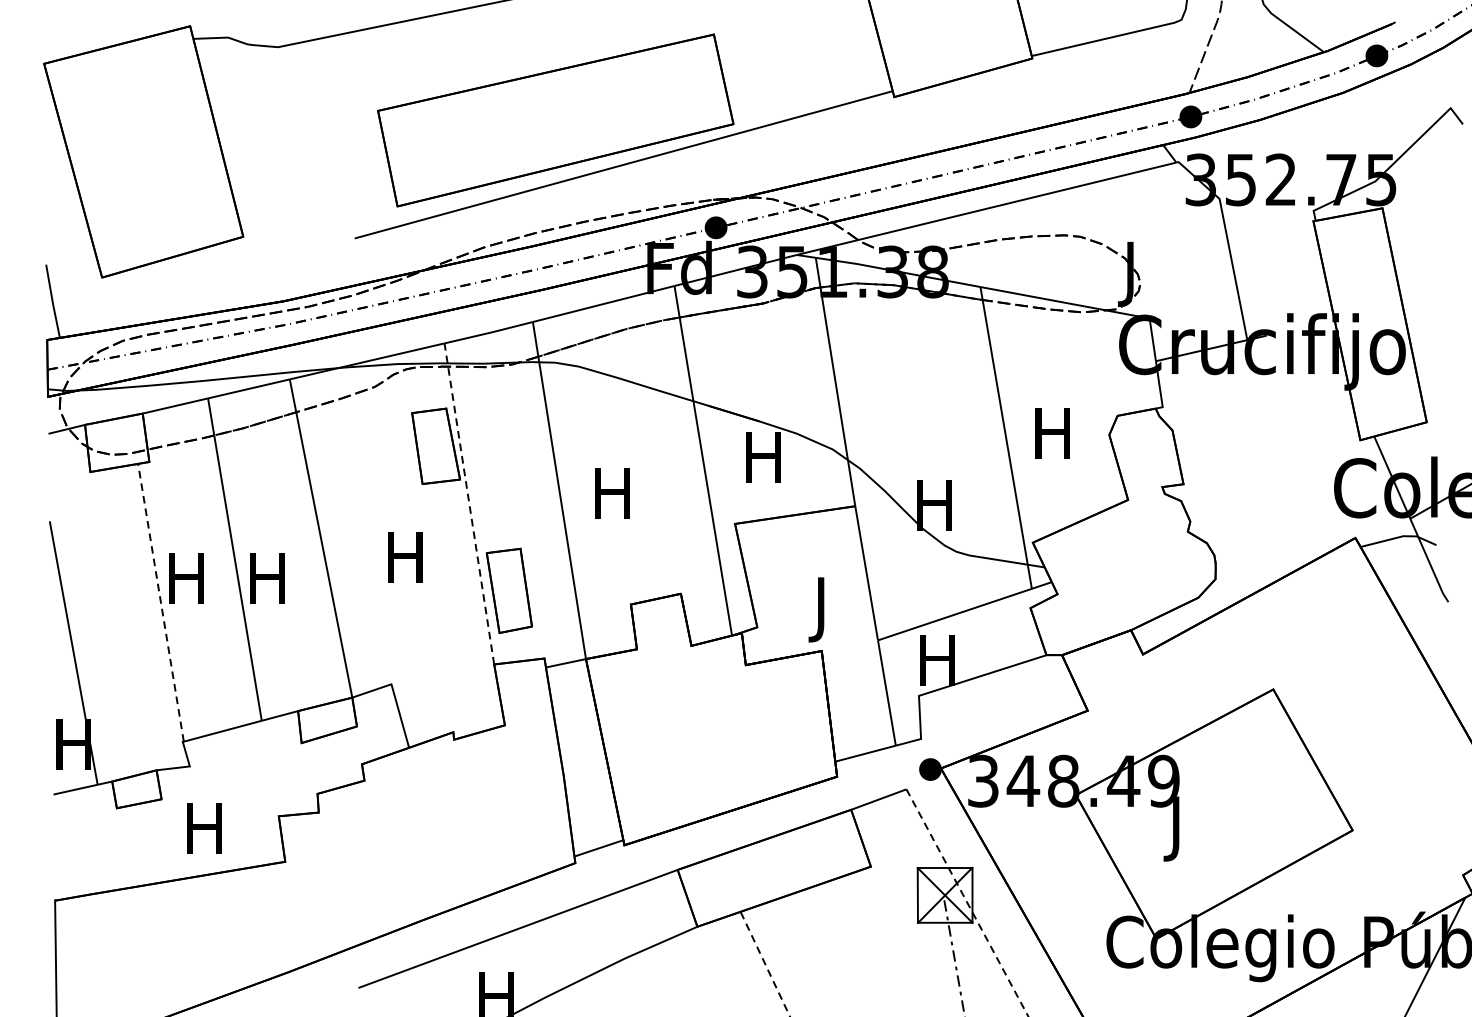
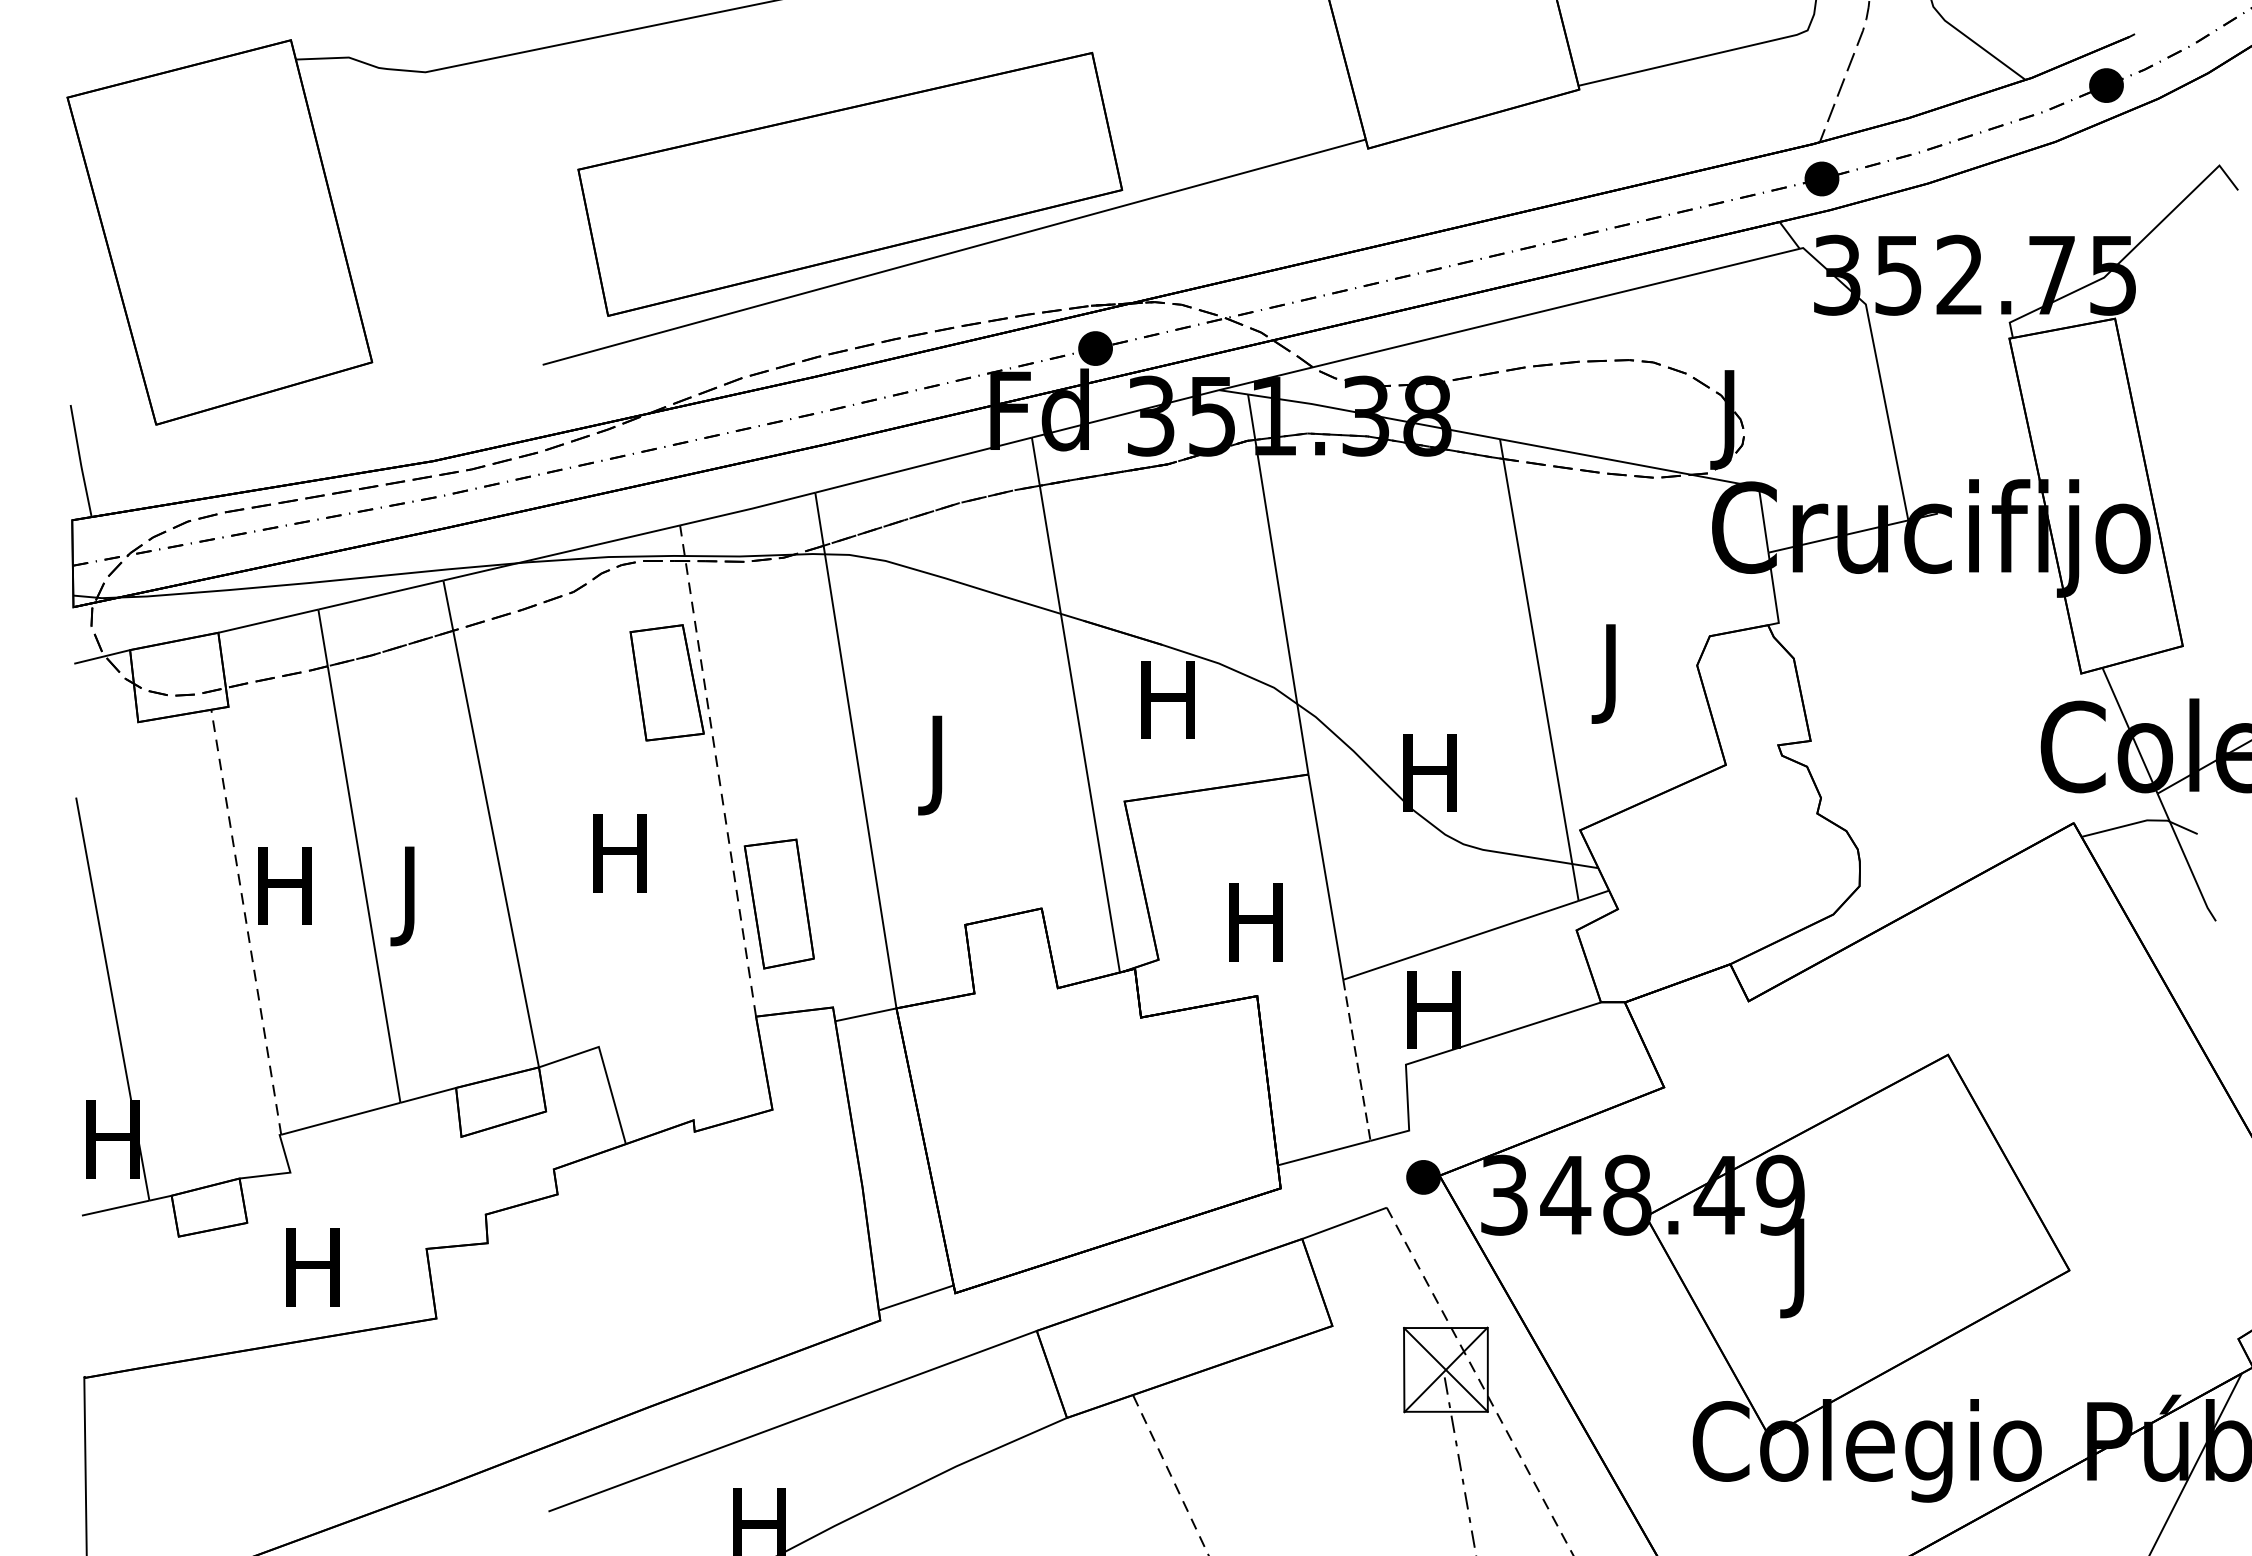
text: (1052, 440) -> (1610, 673), H -> J
text: (612, 499) -> (937, 764), H -> J
text: (267, 585) -> (409, 895), H -> J
text: (821, 609) -> (1256, 932), J -> H
line: (887, 693) -> (1357, 1061), solid -> dashed

